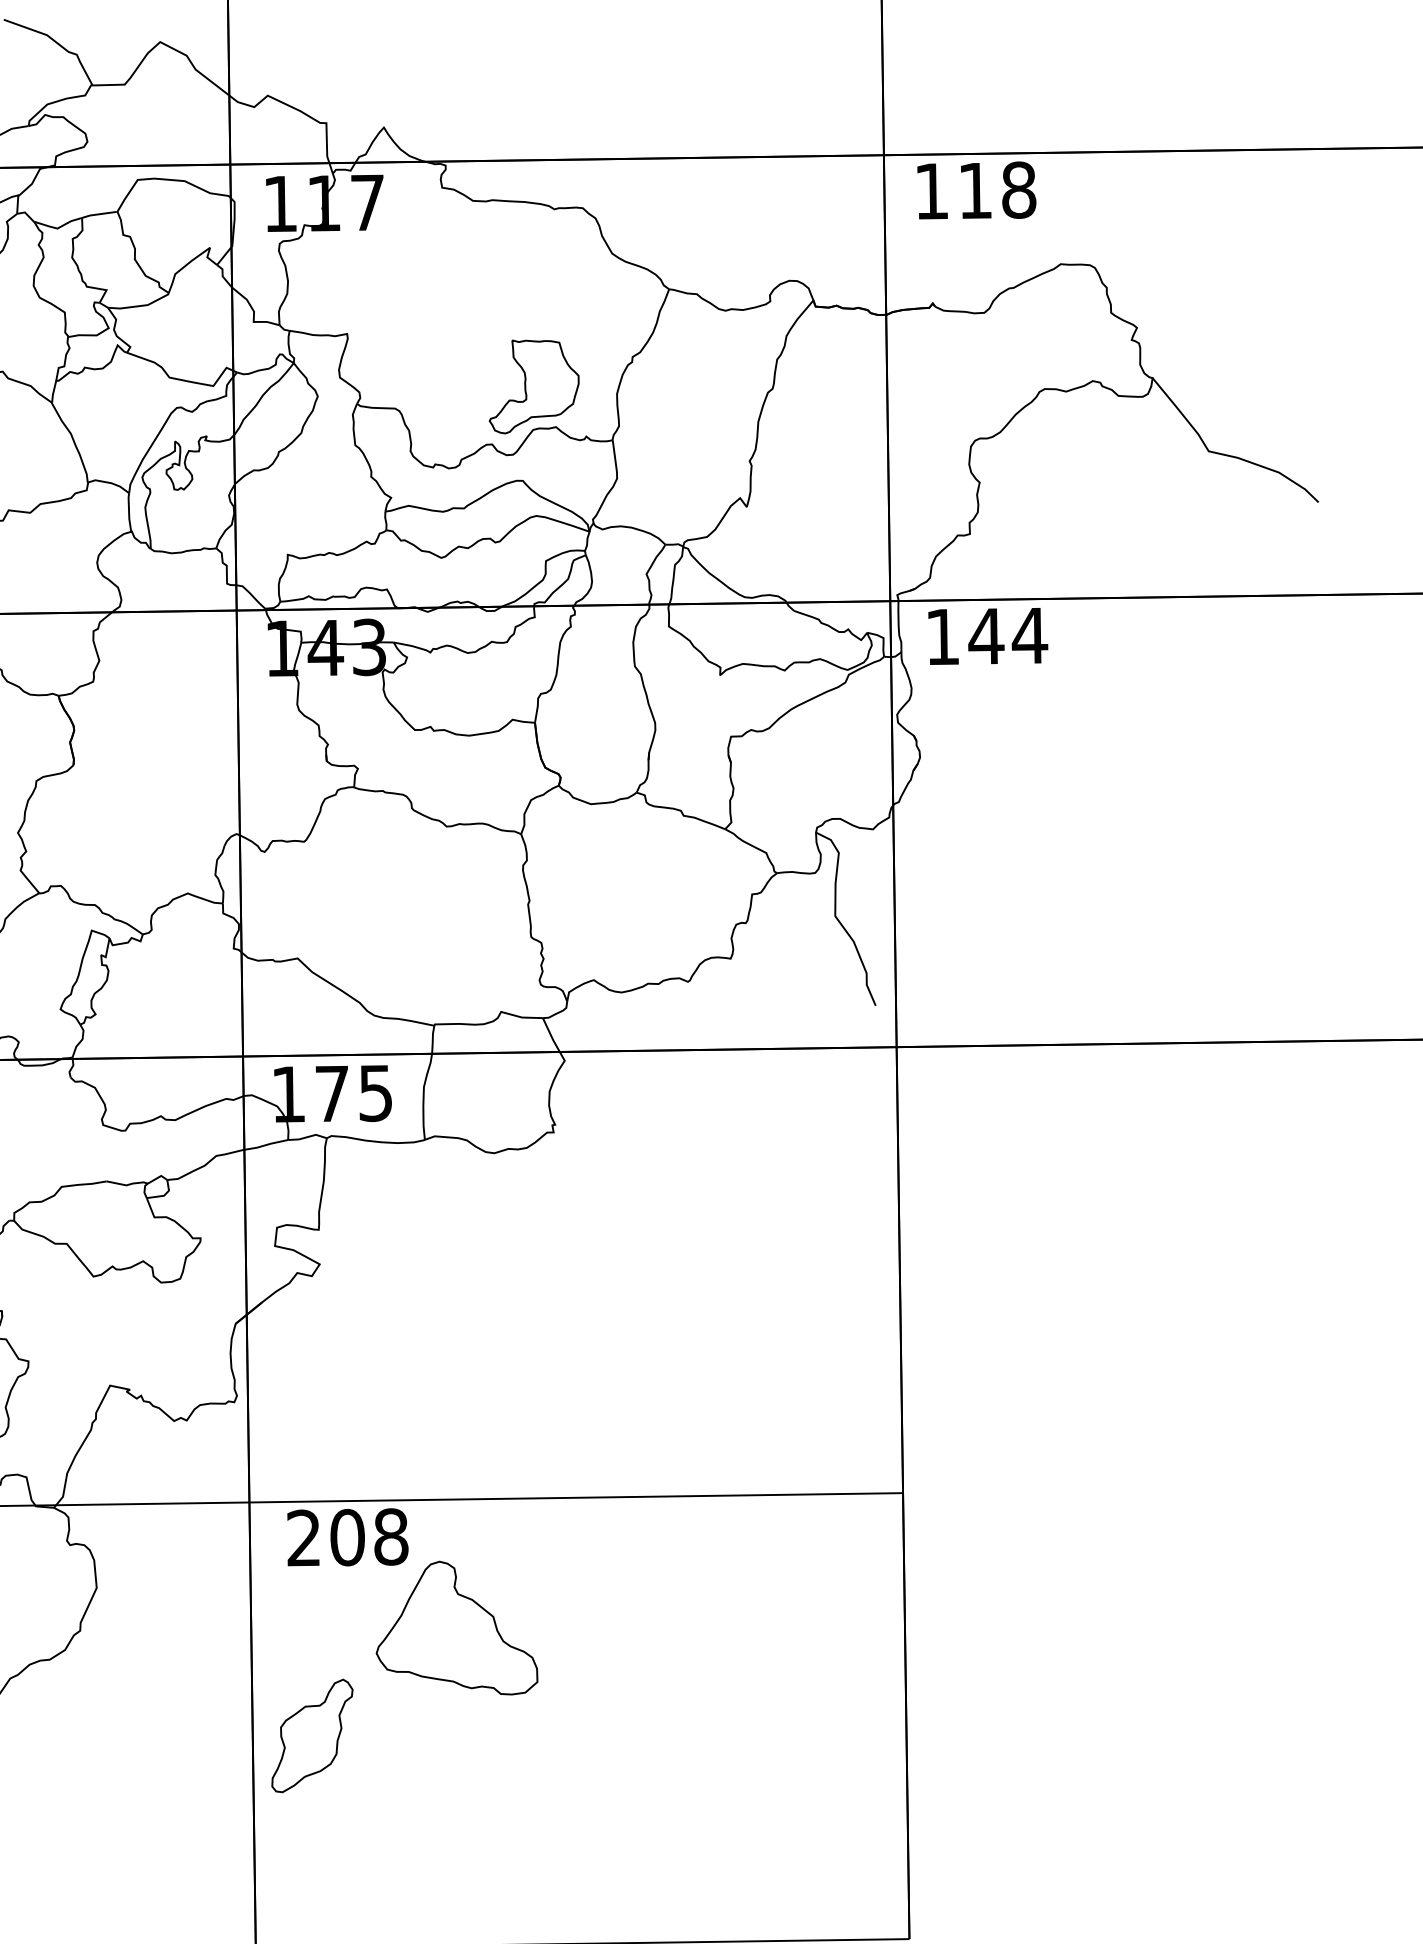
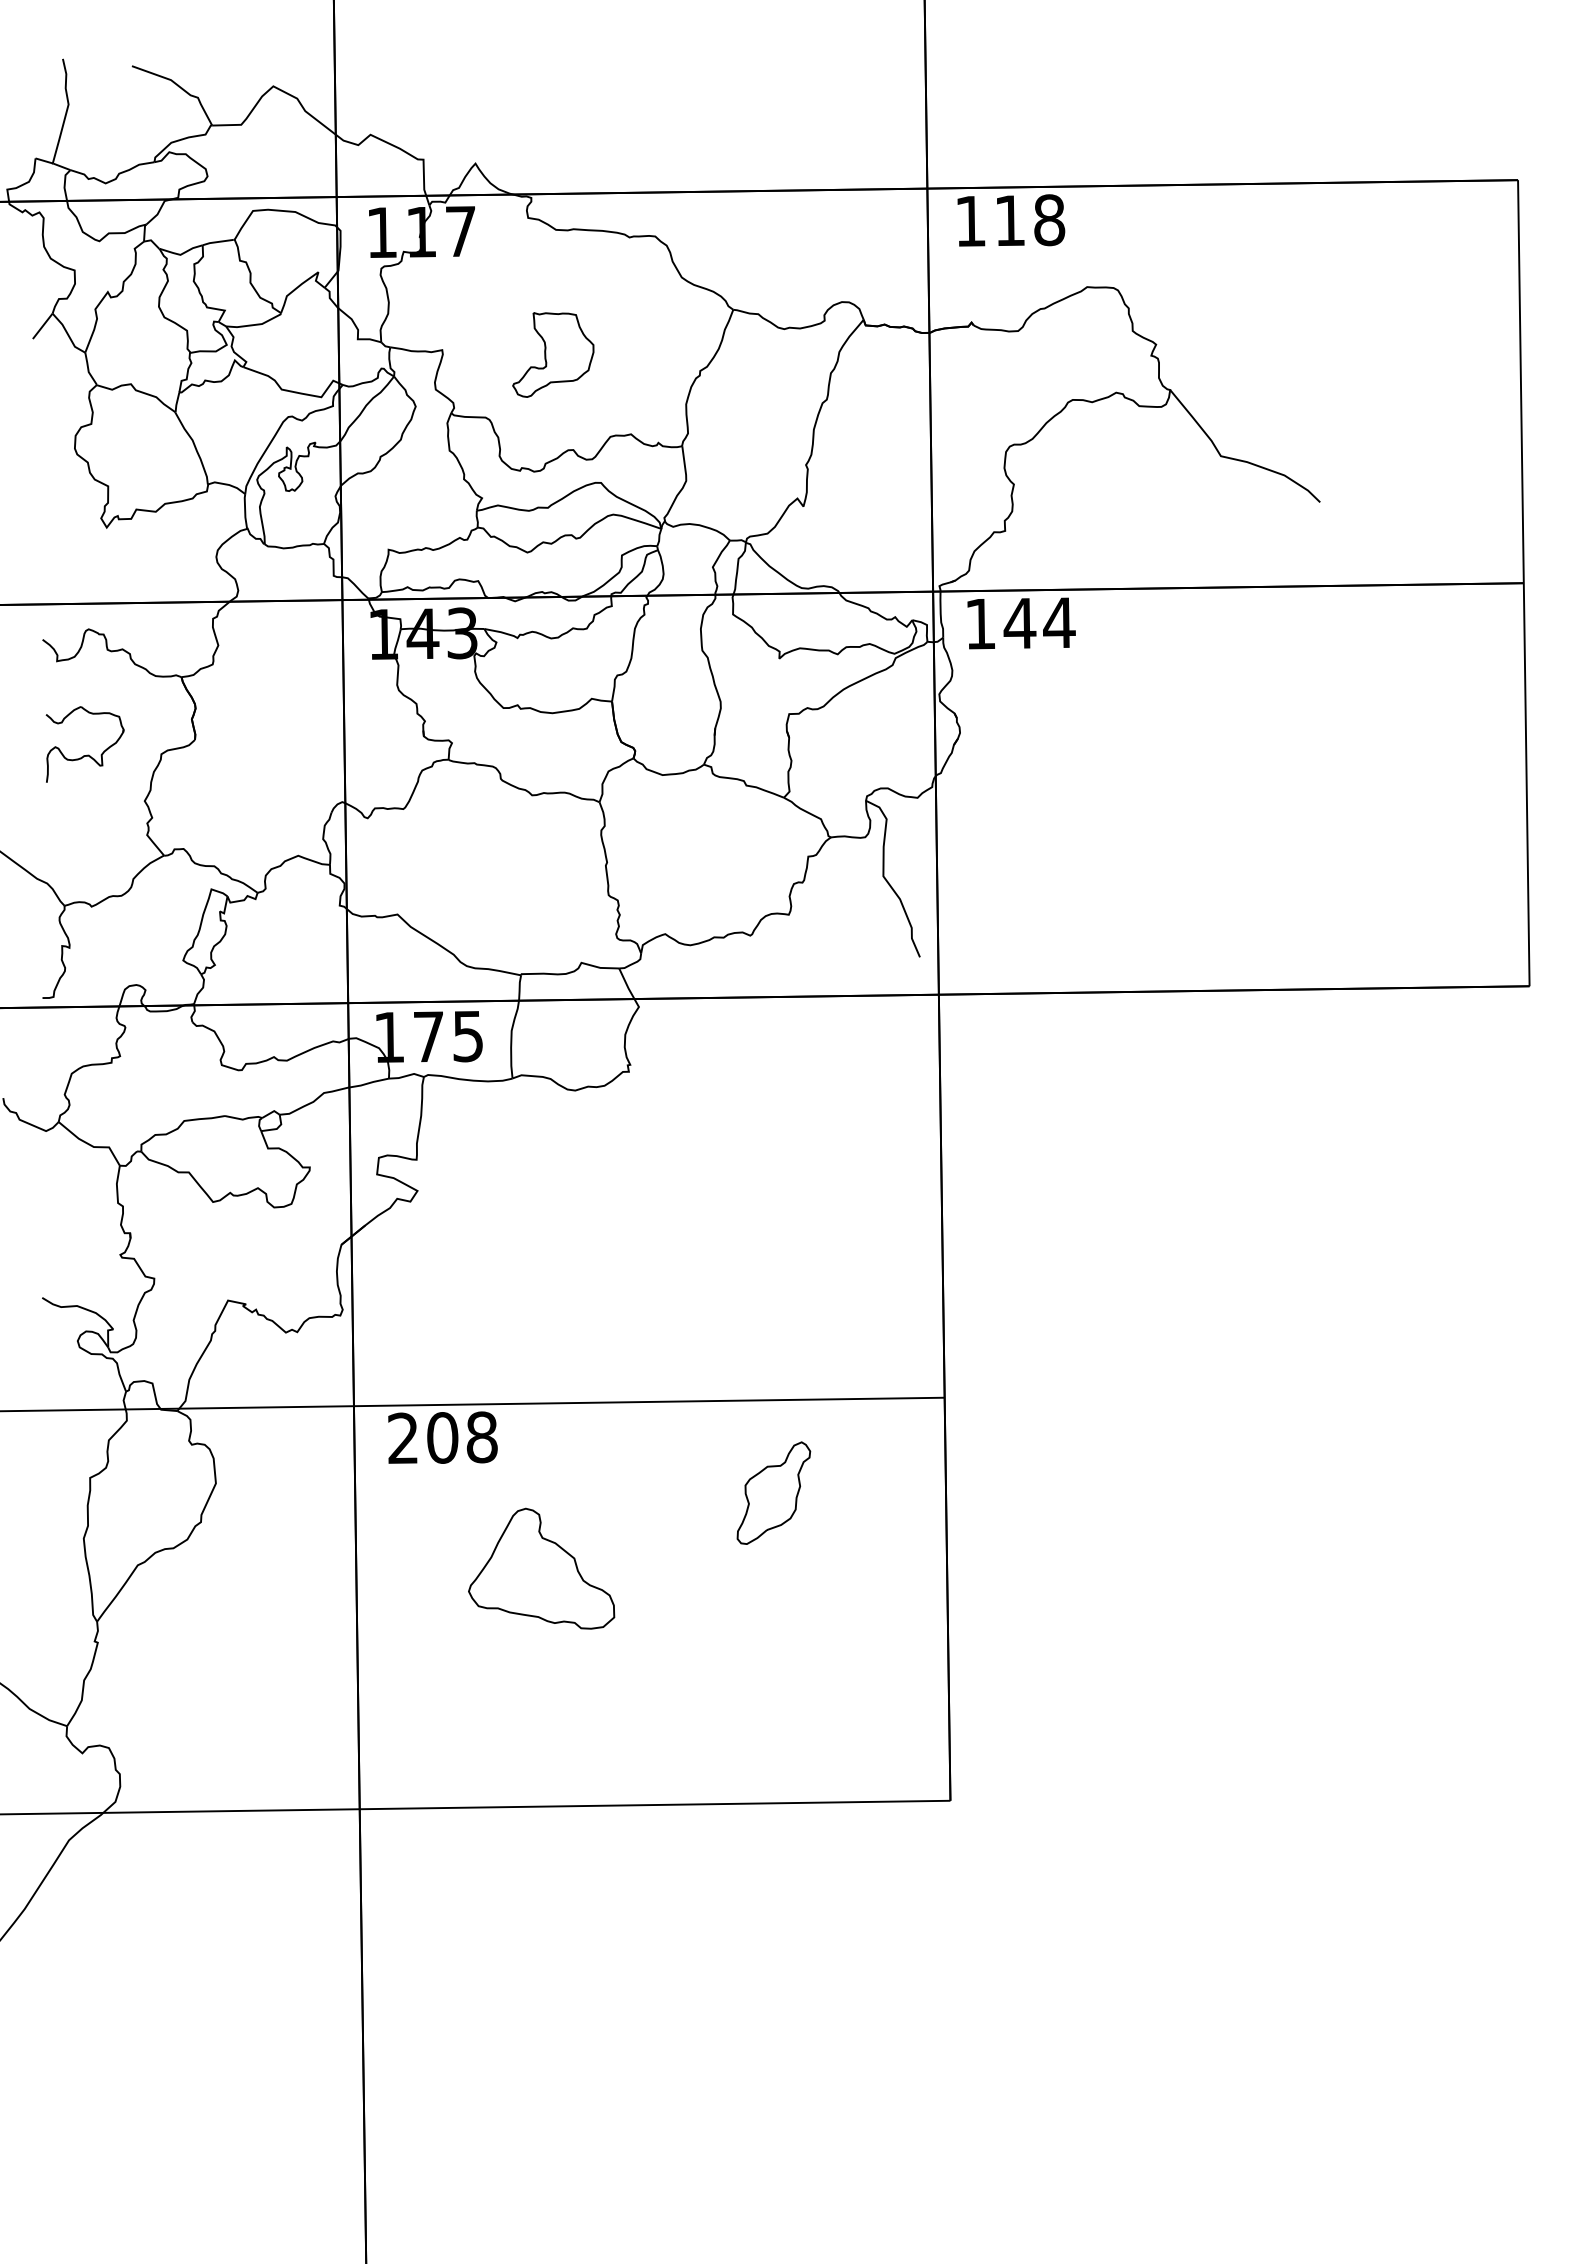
part: (534, 386) -> (553, 354), moved
part: (456, 1627) -> (541, 1568), moved
part: (311, 1735) -> (773, 1492), moved

